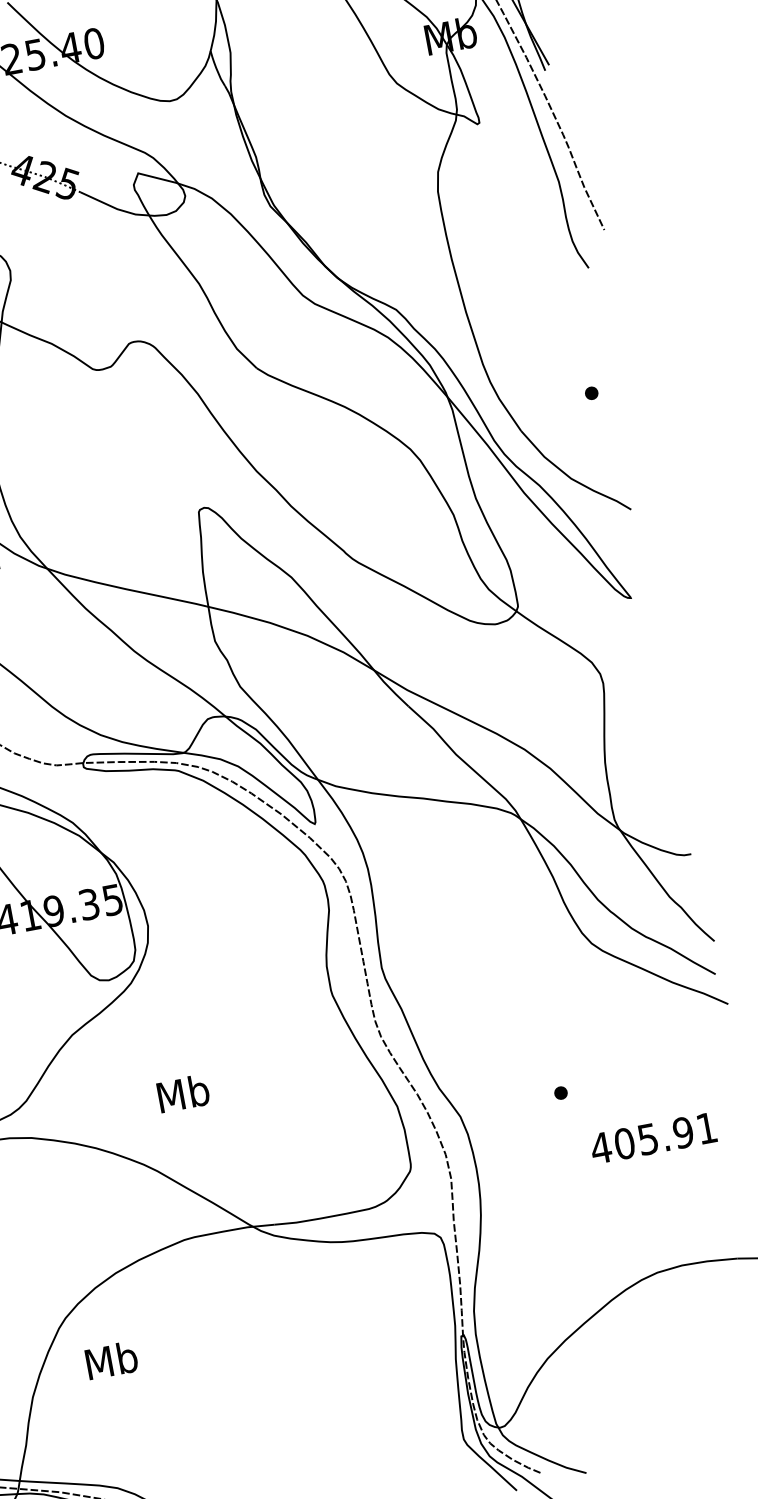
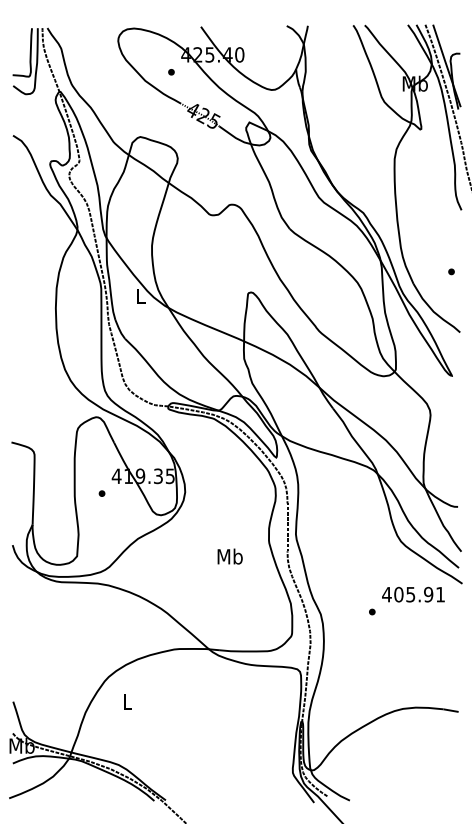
text: (182, 1093) -> (229, 556), moved
text: (653, 1137) -> (413, 594), moved
text: (111, 1359) -> (127, 701), Mb -> L

